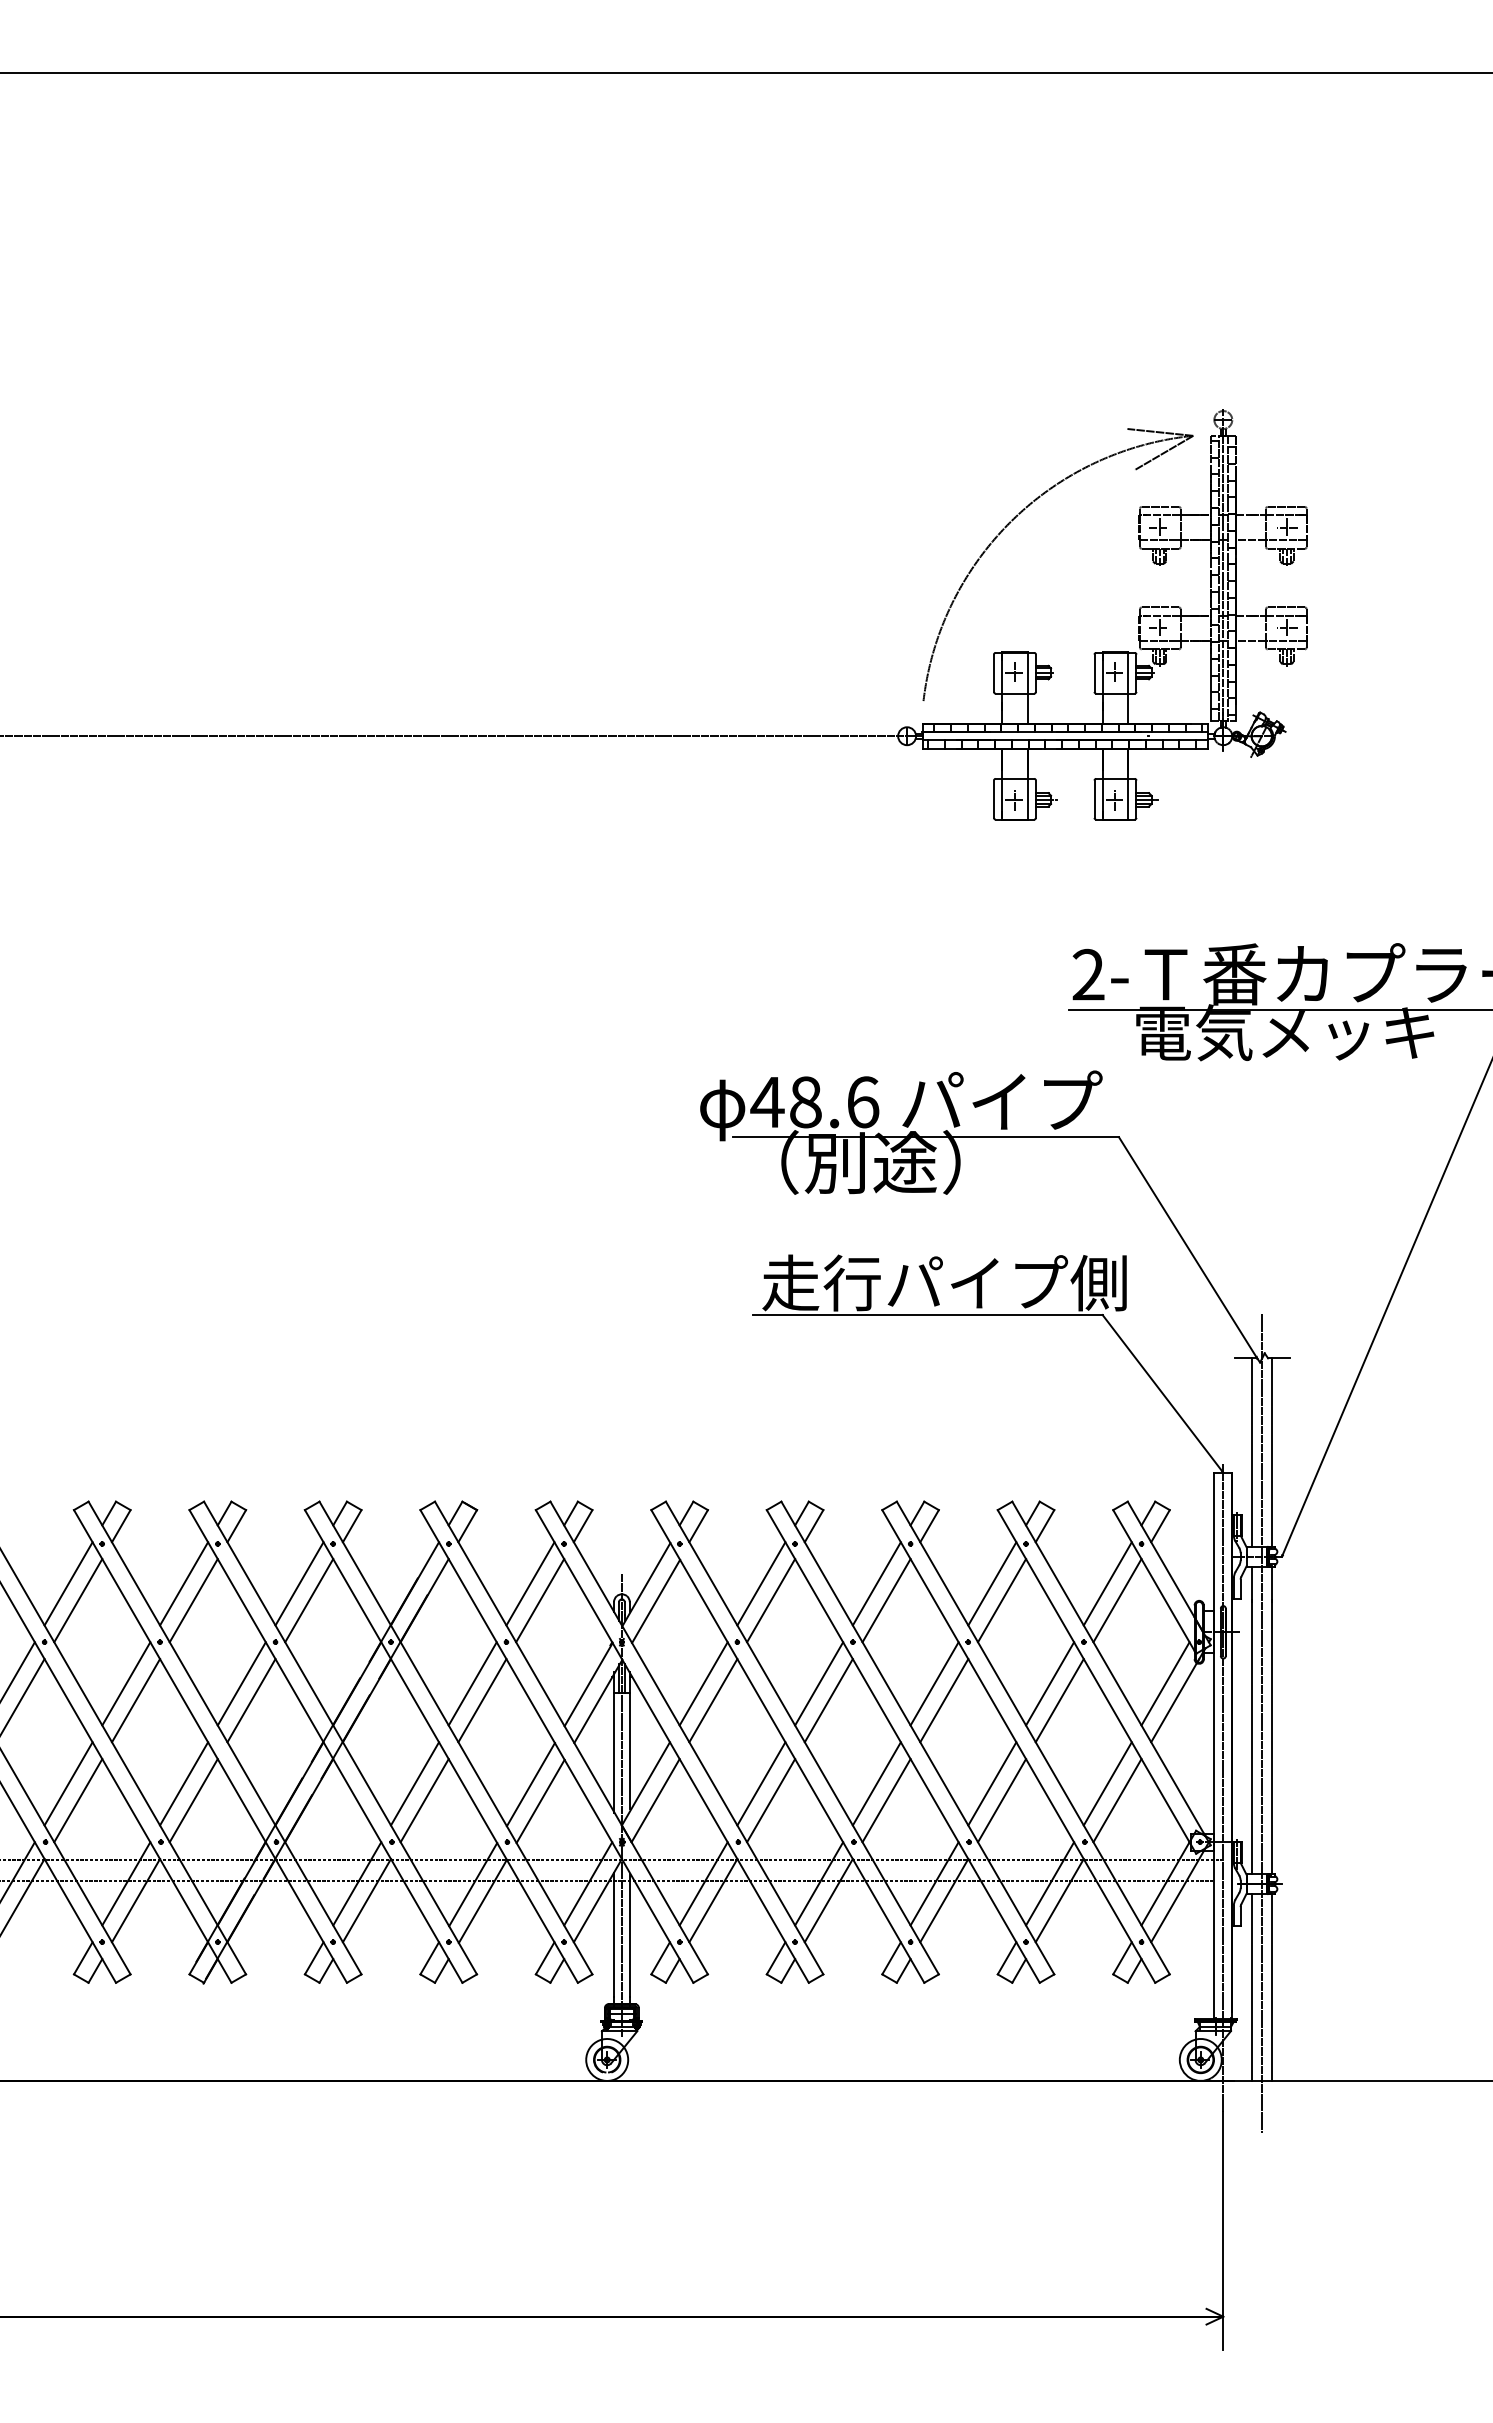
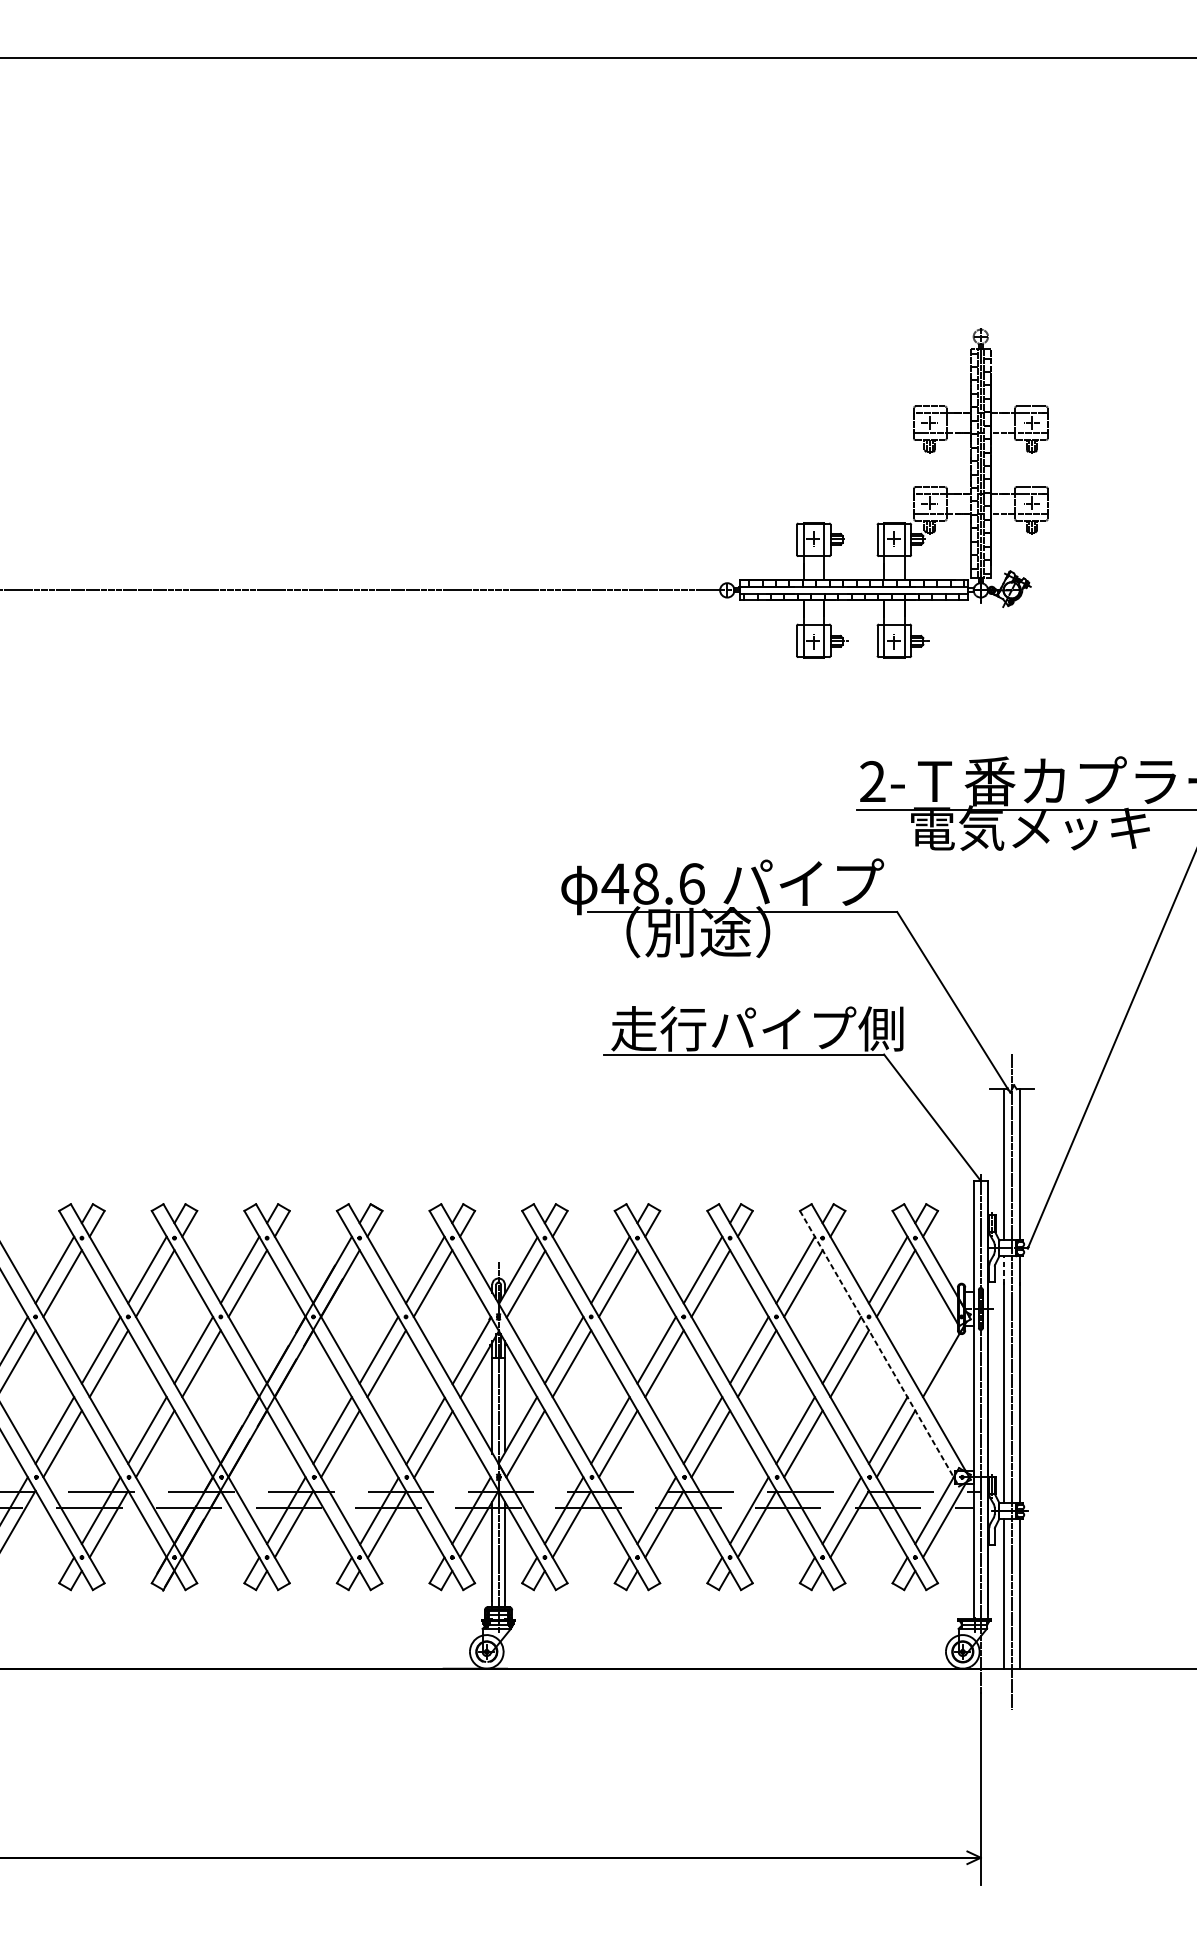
part: (1013, 520) -> (812, 417), removed
line: (1251, 1584) -> (1003, 1270), solid -> dashed
line: (1097, 1682) -> (879, 1349), solid -> dashed
line: (1165, 1683) -> (934, 1349), removed

